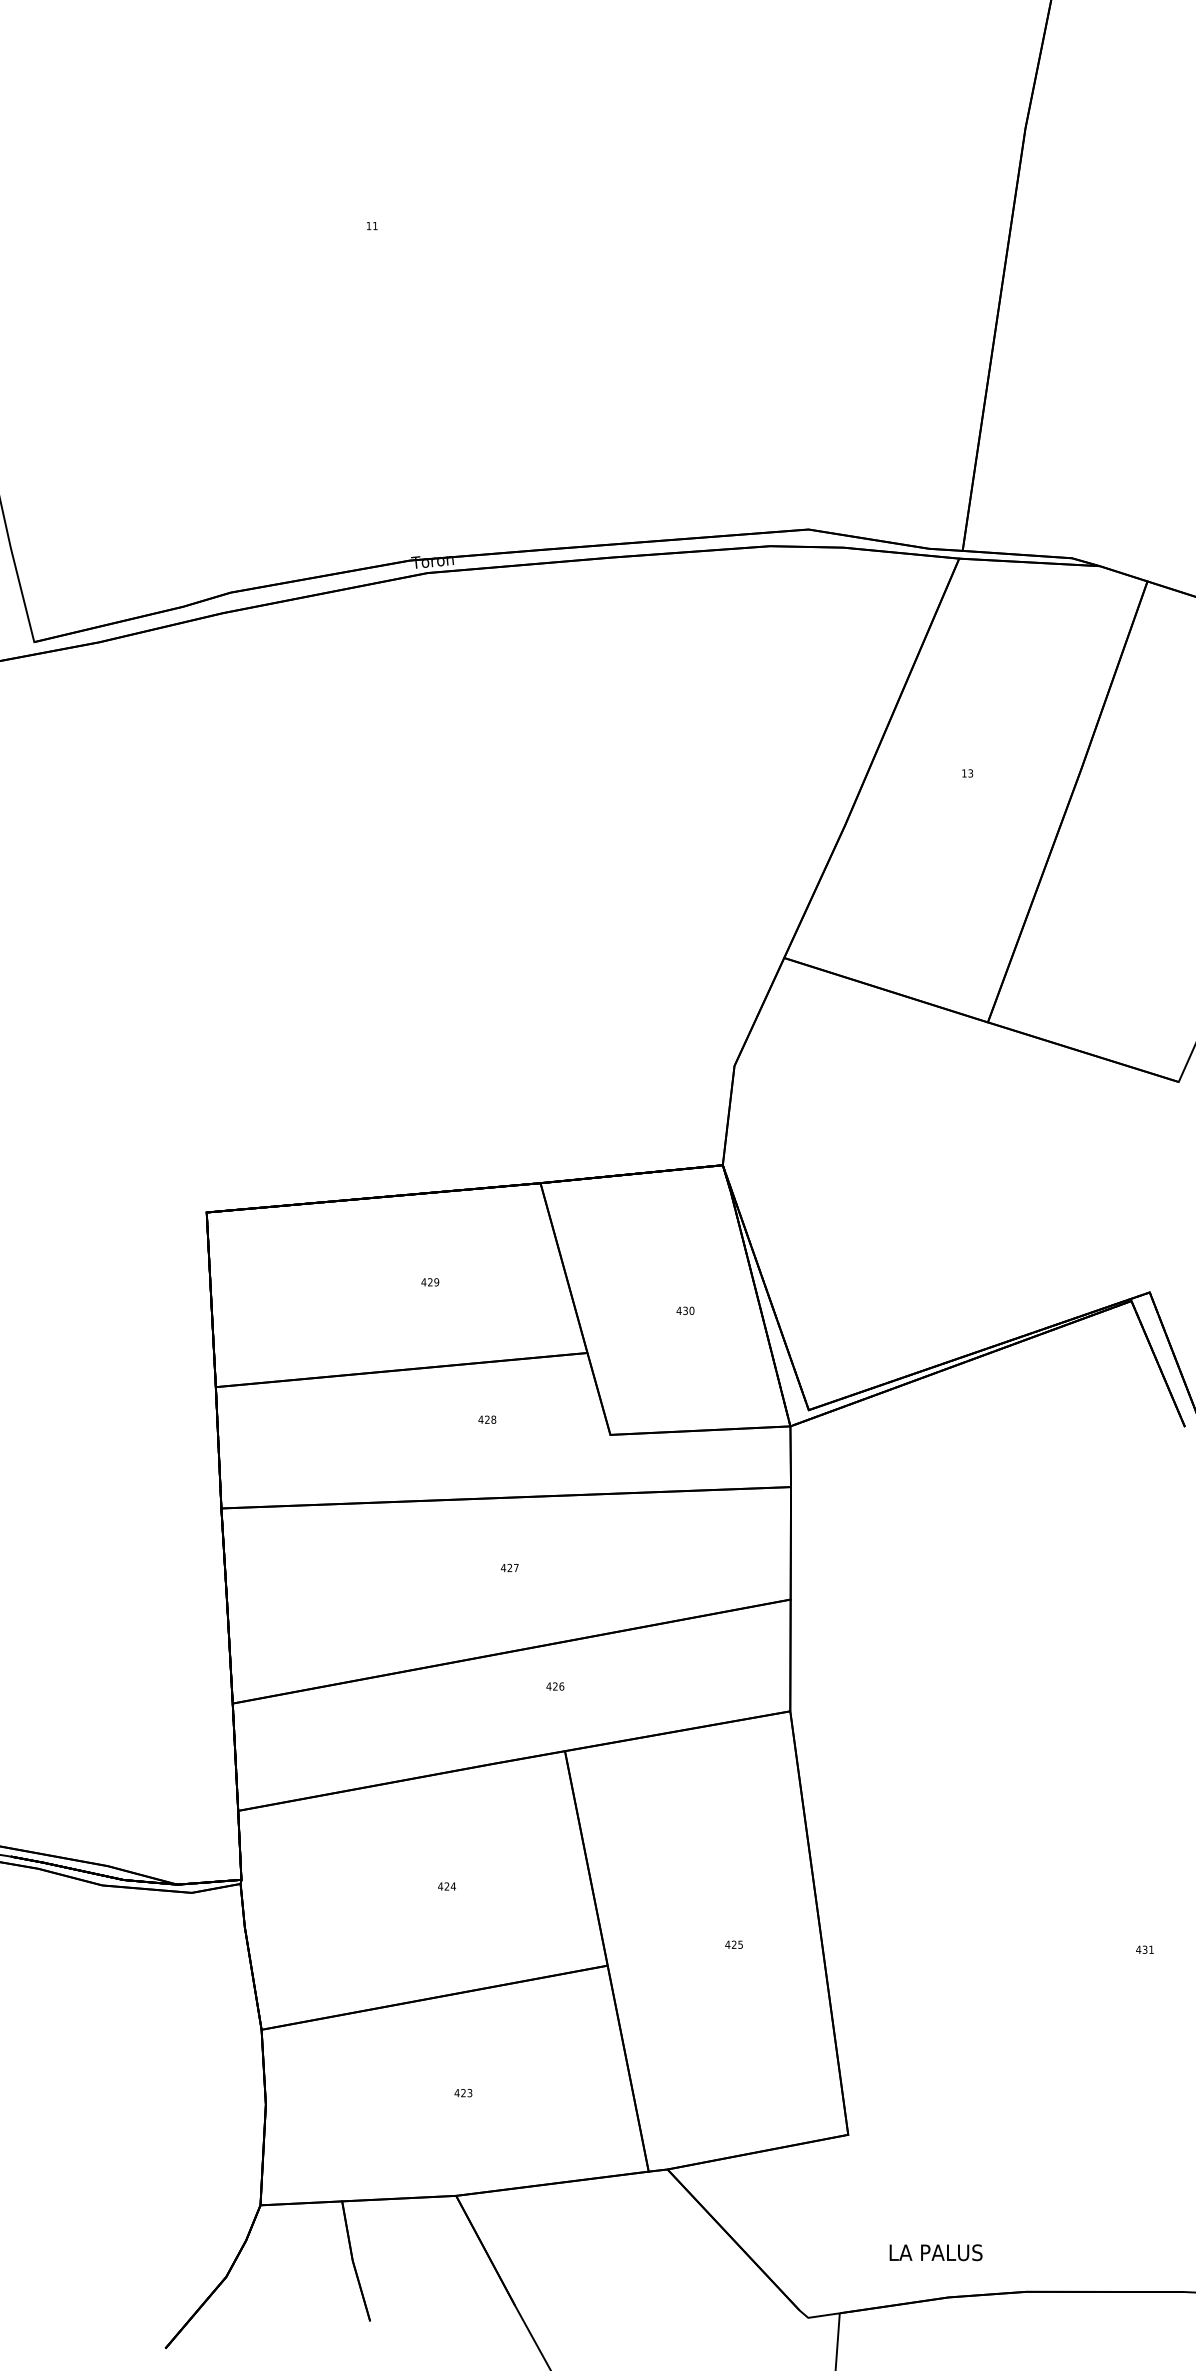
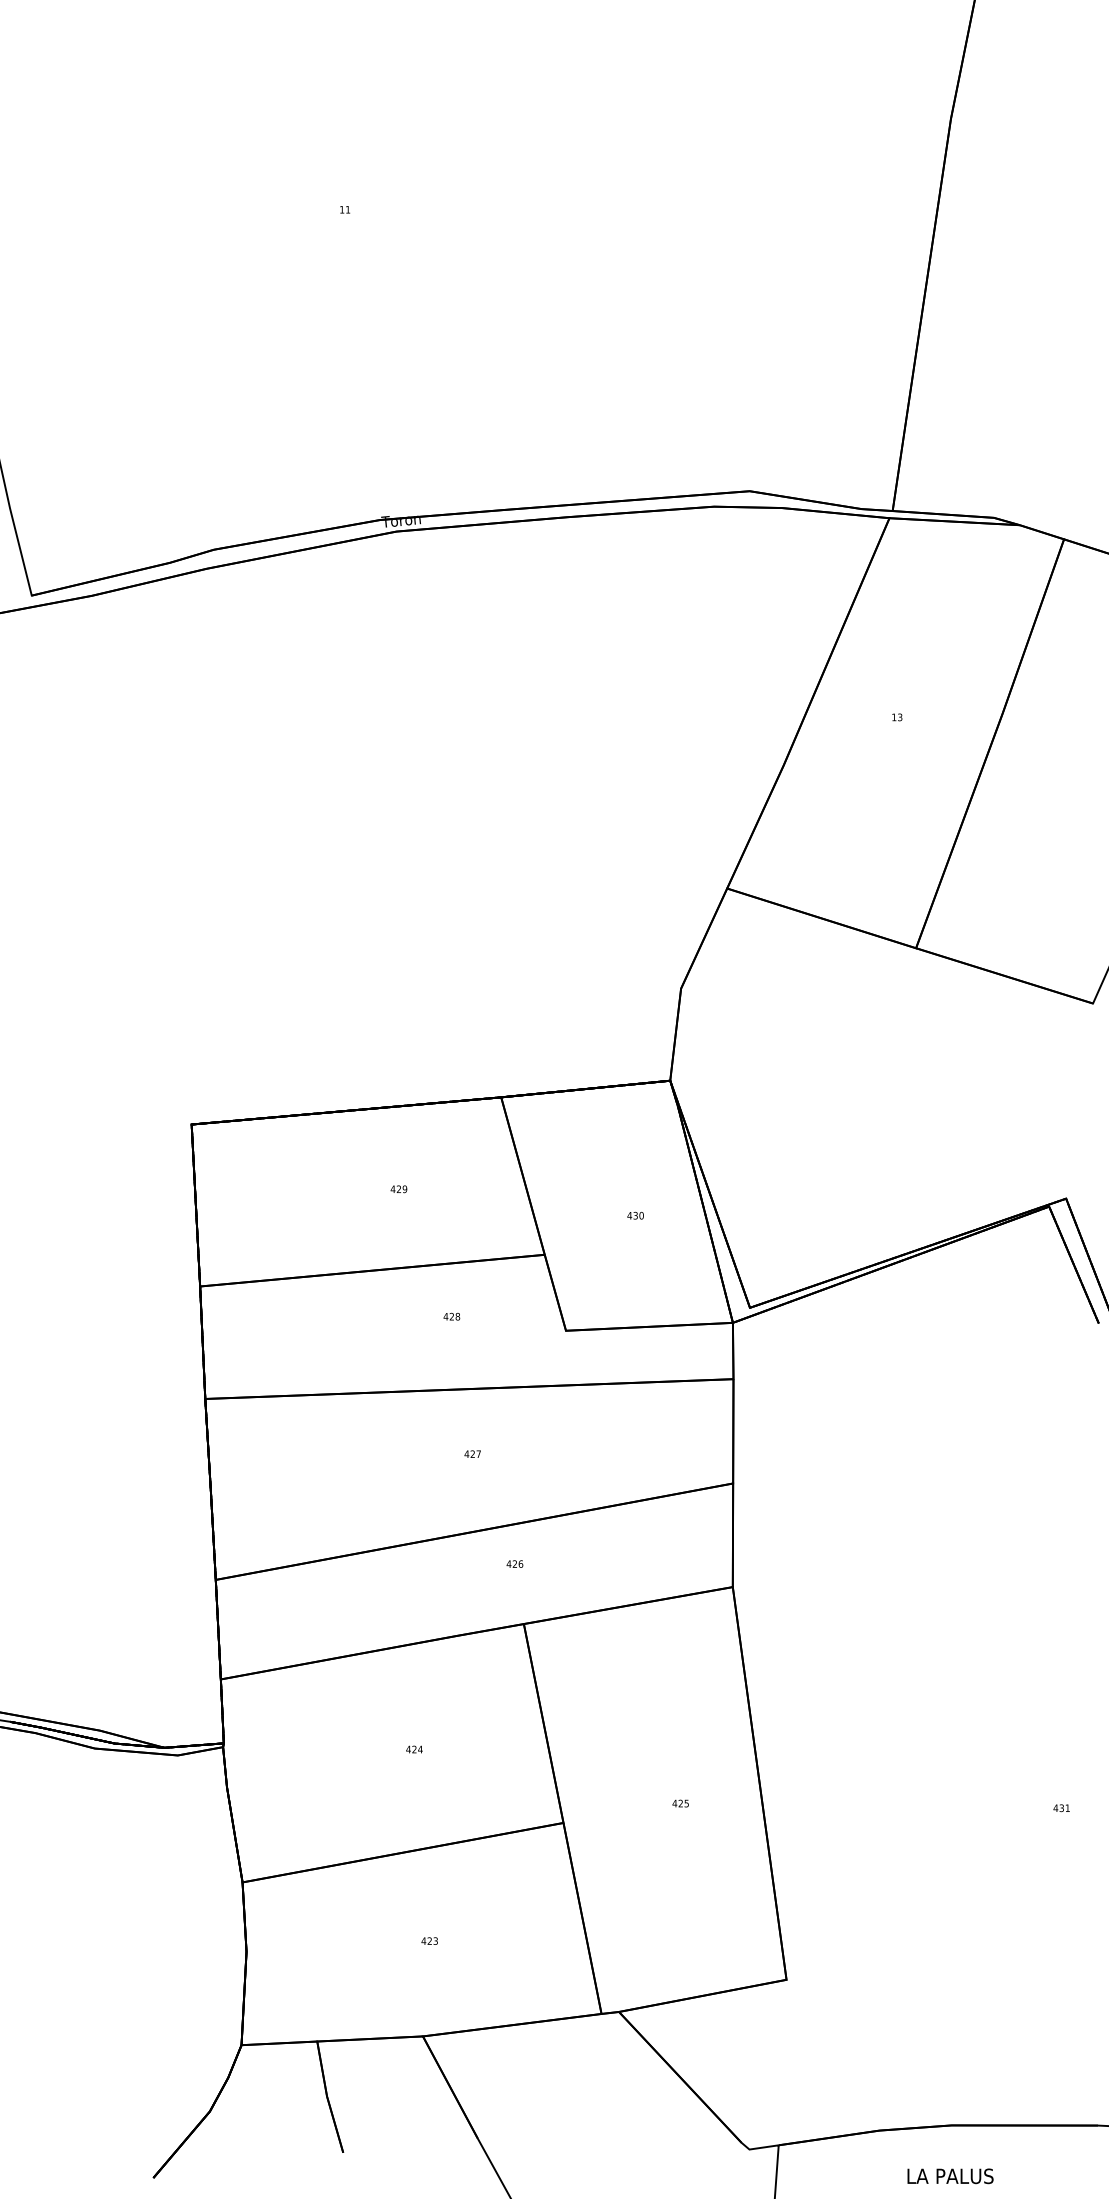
text: (935, 2252) -> (949, 2176), moved

